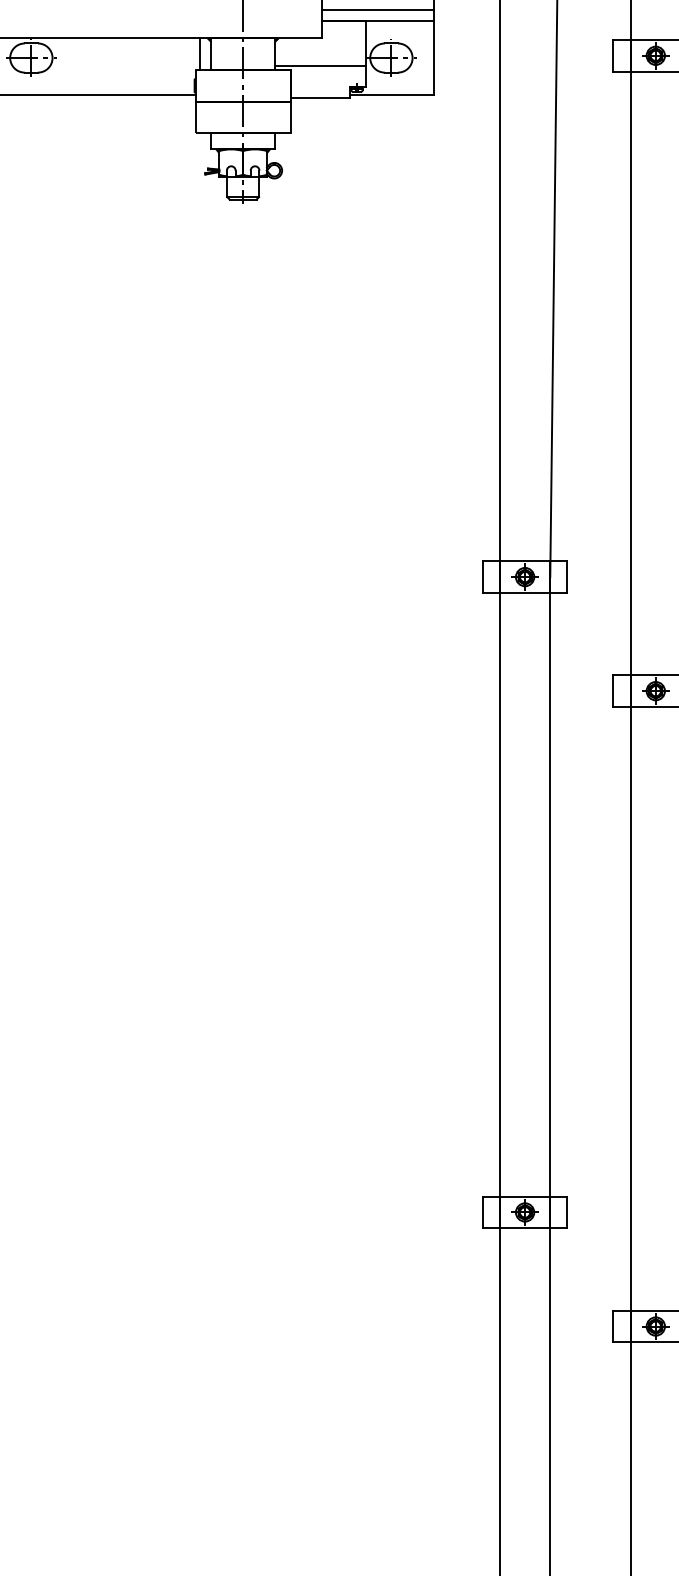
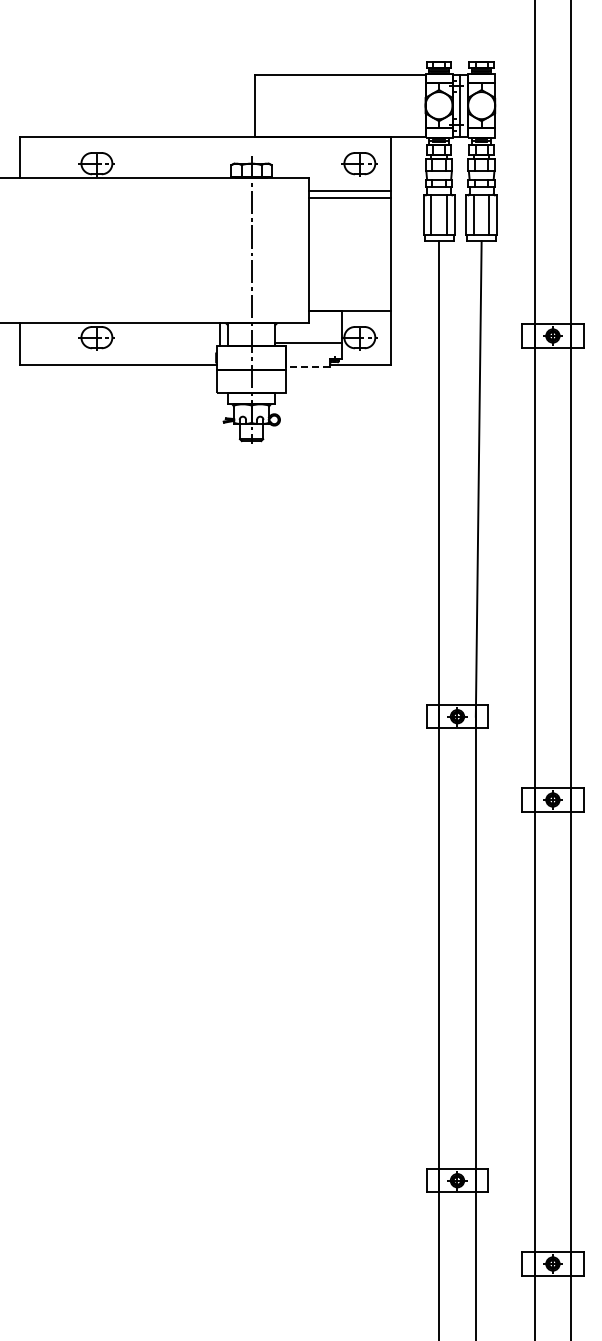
line: (377, 9) -> (349, 302), removed
line: (321, 97) -> (308, 366), solid -> dashed

